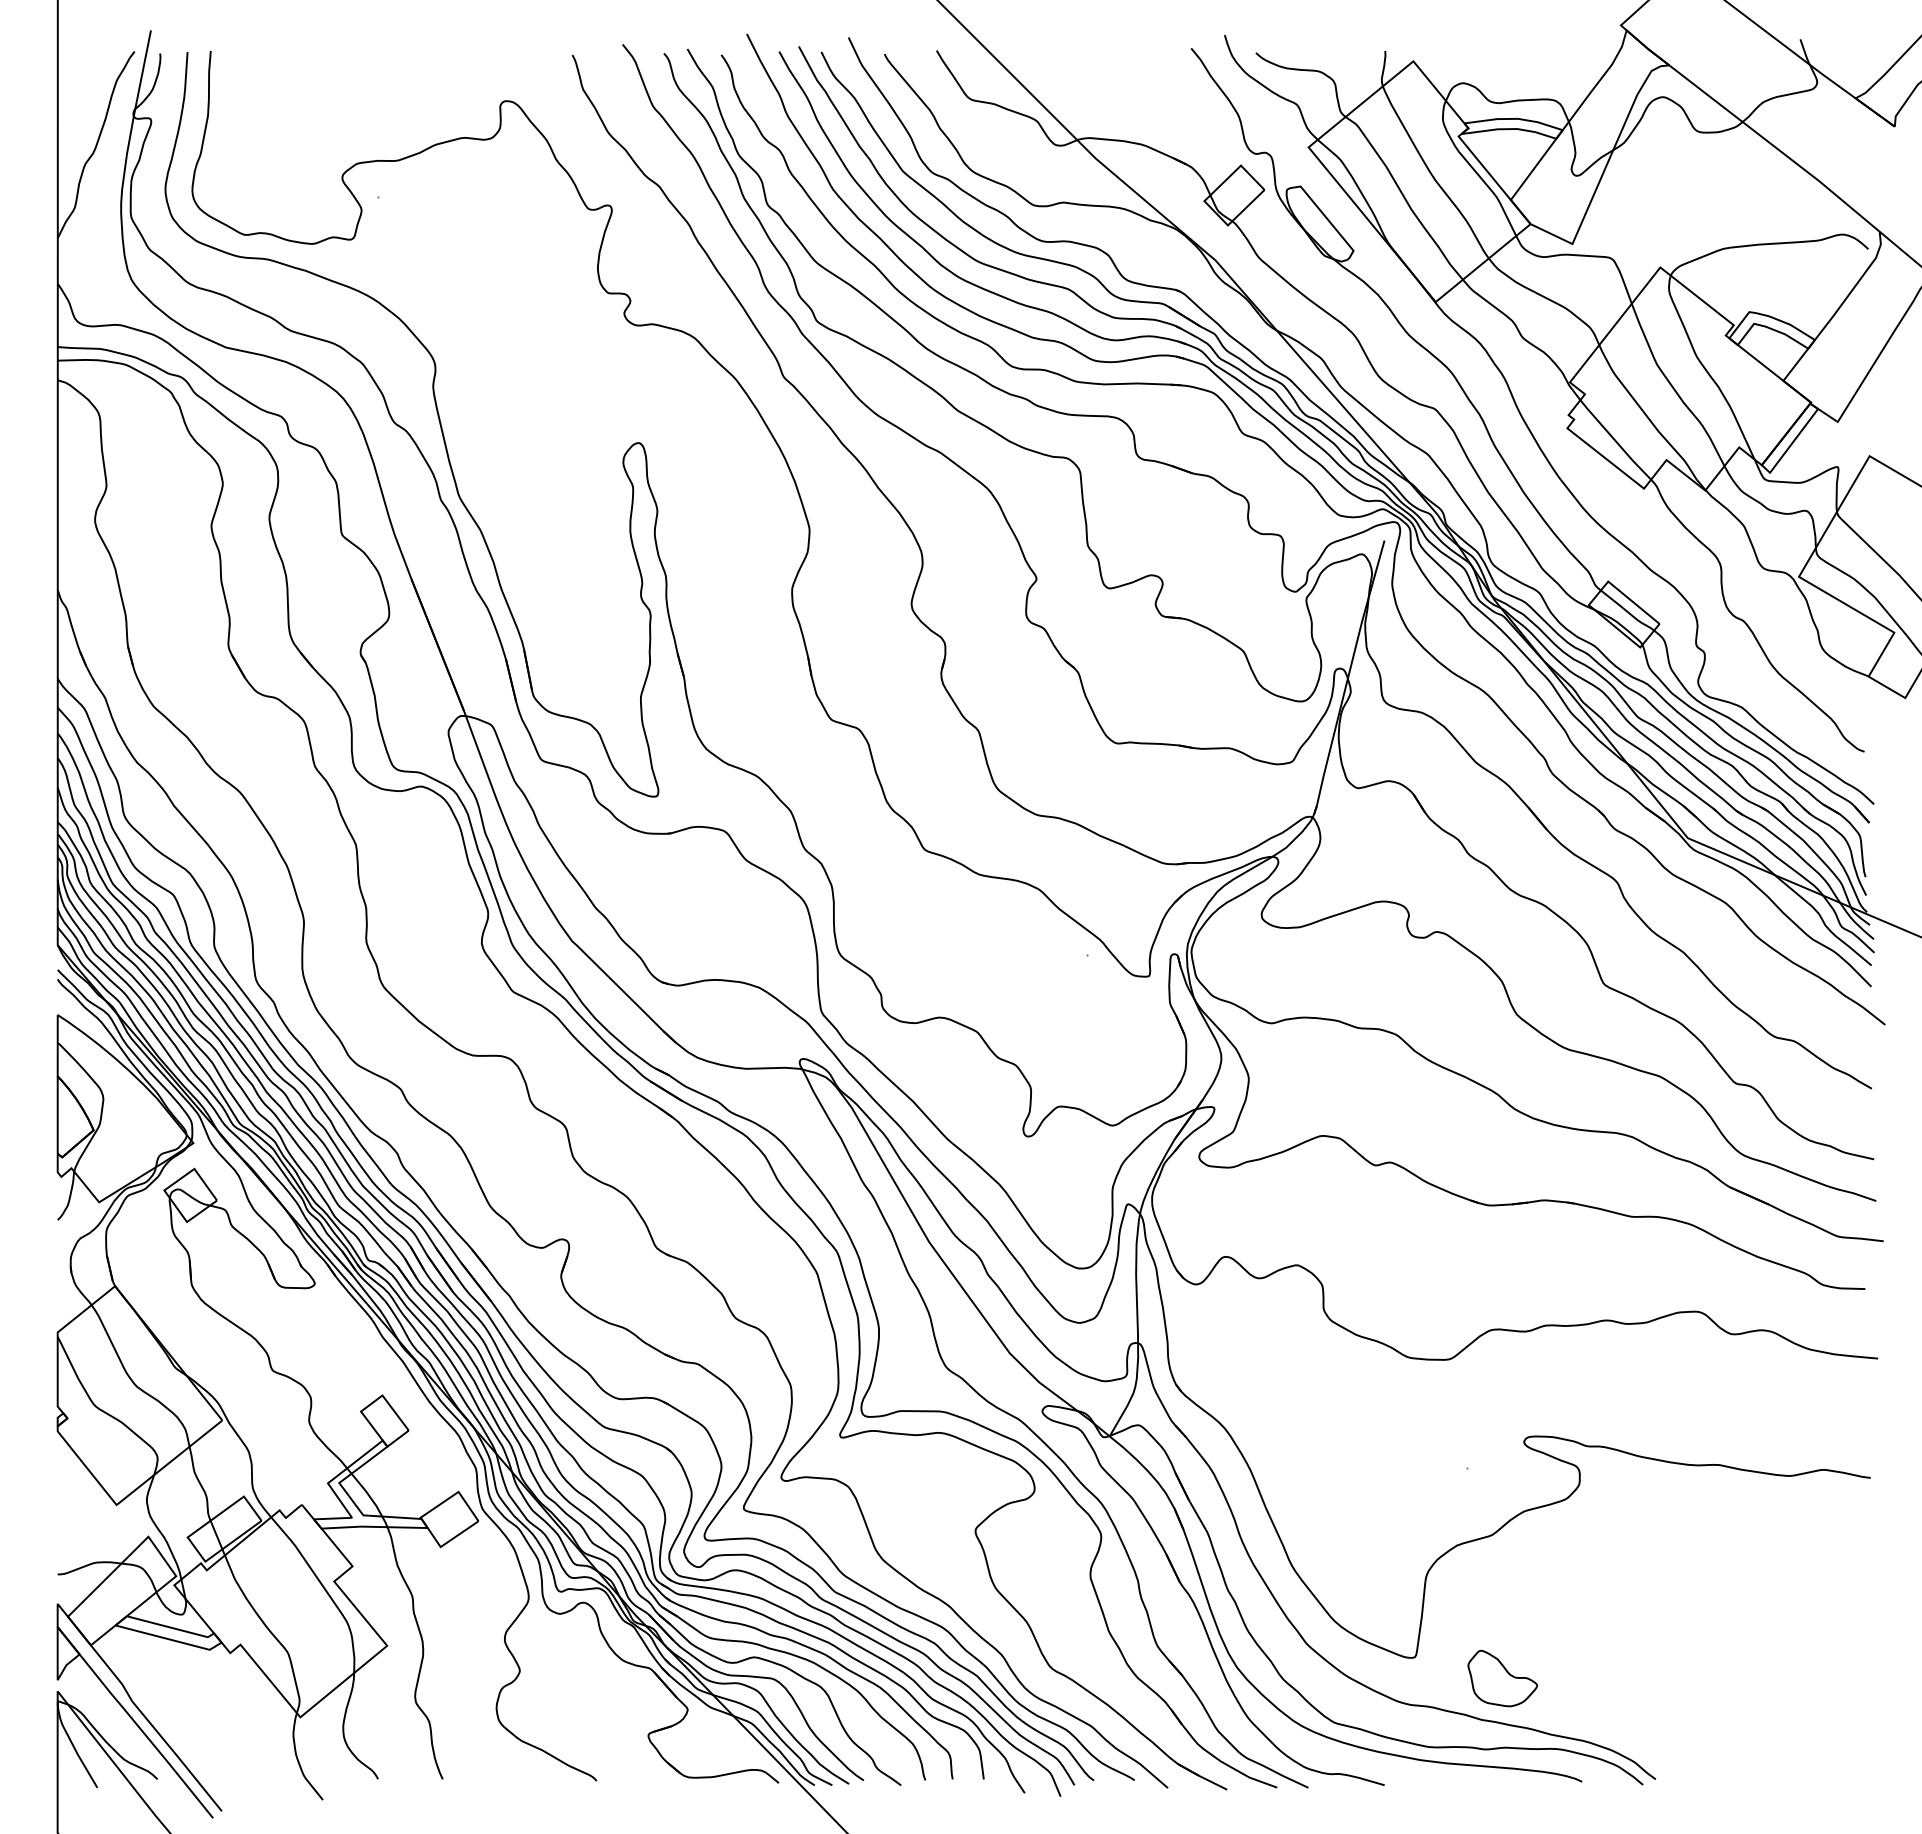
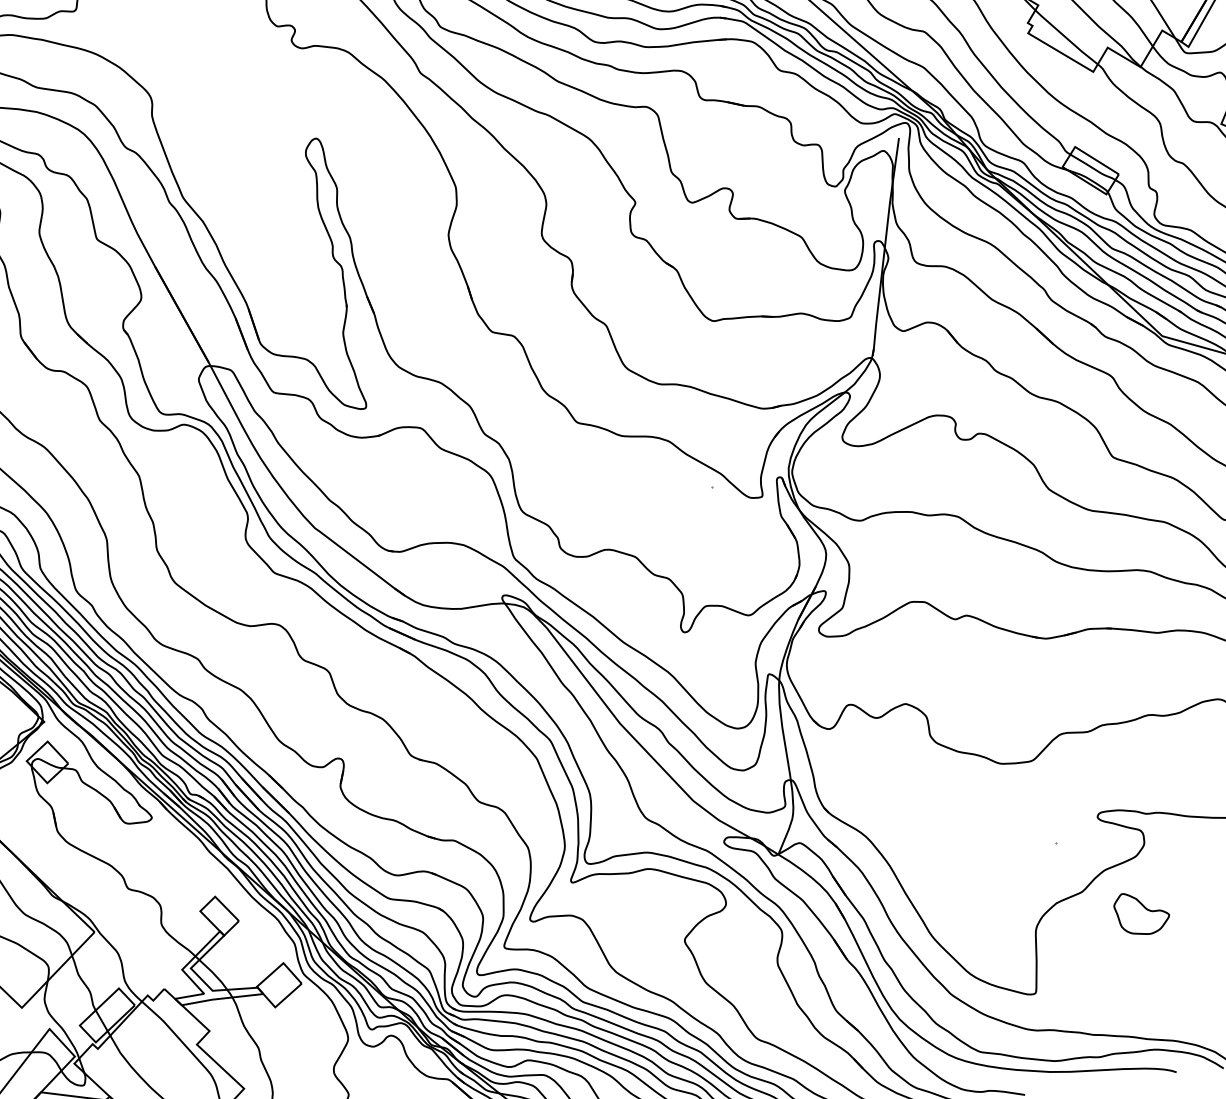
part: (1502, 1678) -> (1141, 913), moved

